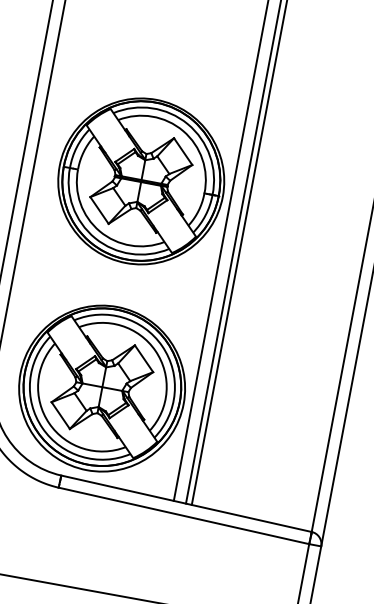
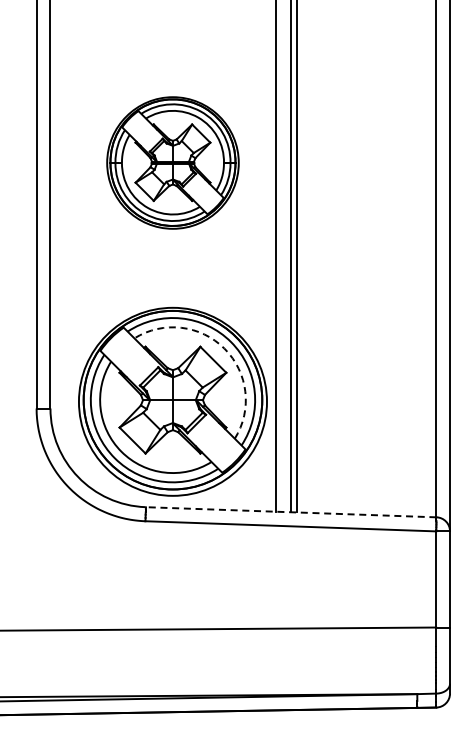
part: (140, 180) -> (172, 162), size x0.7
arc: (155, 350) -> (224, 348), solid -> dashed
line: (185, 503) -> (290, 512), solid -> dashed

